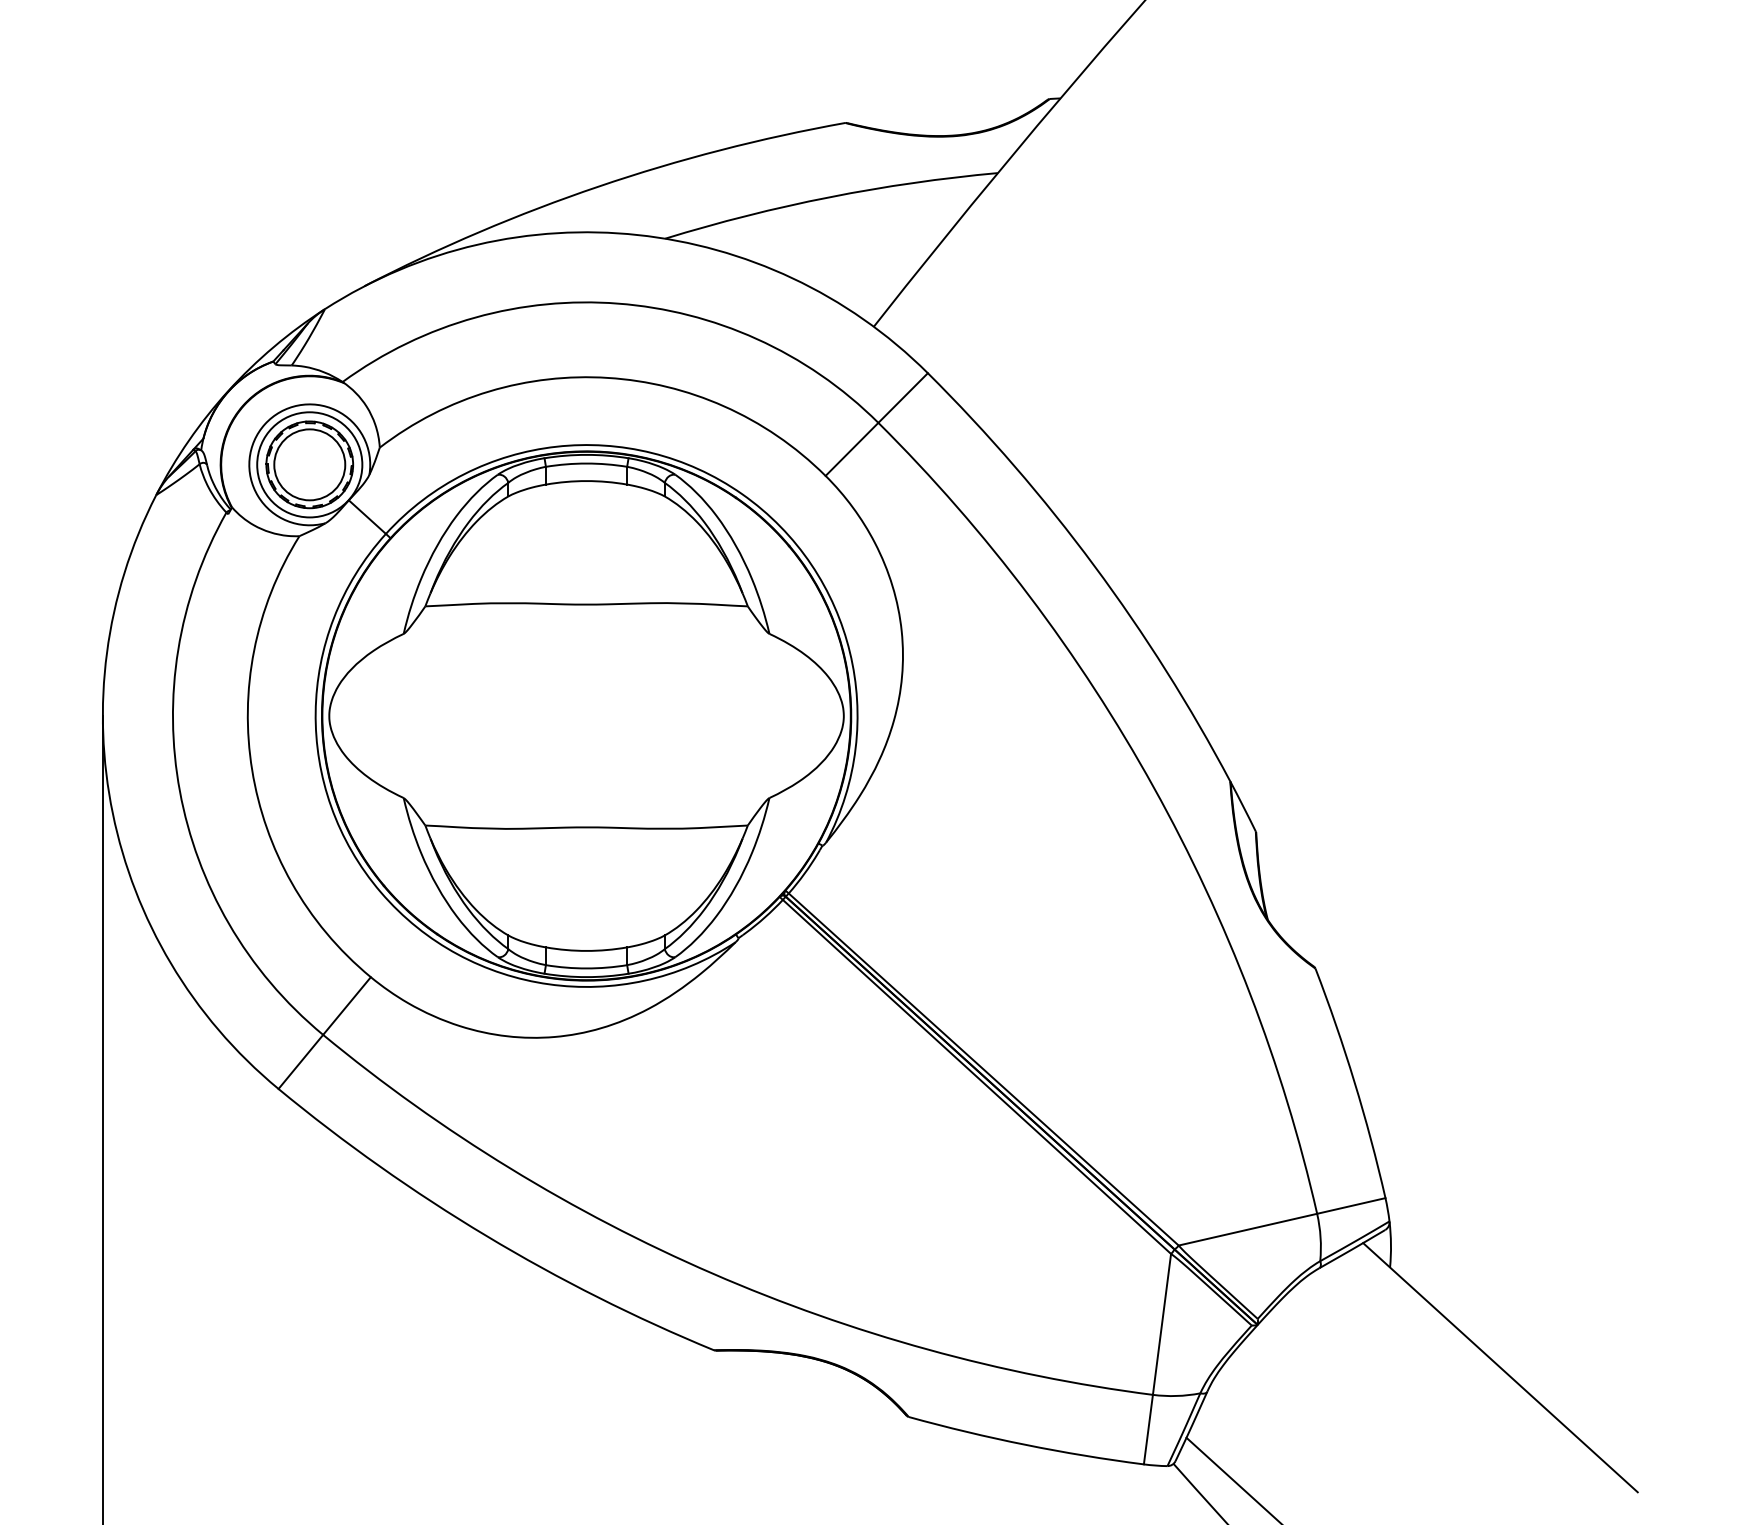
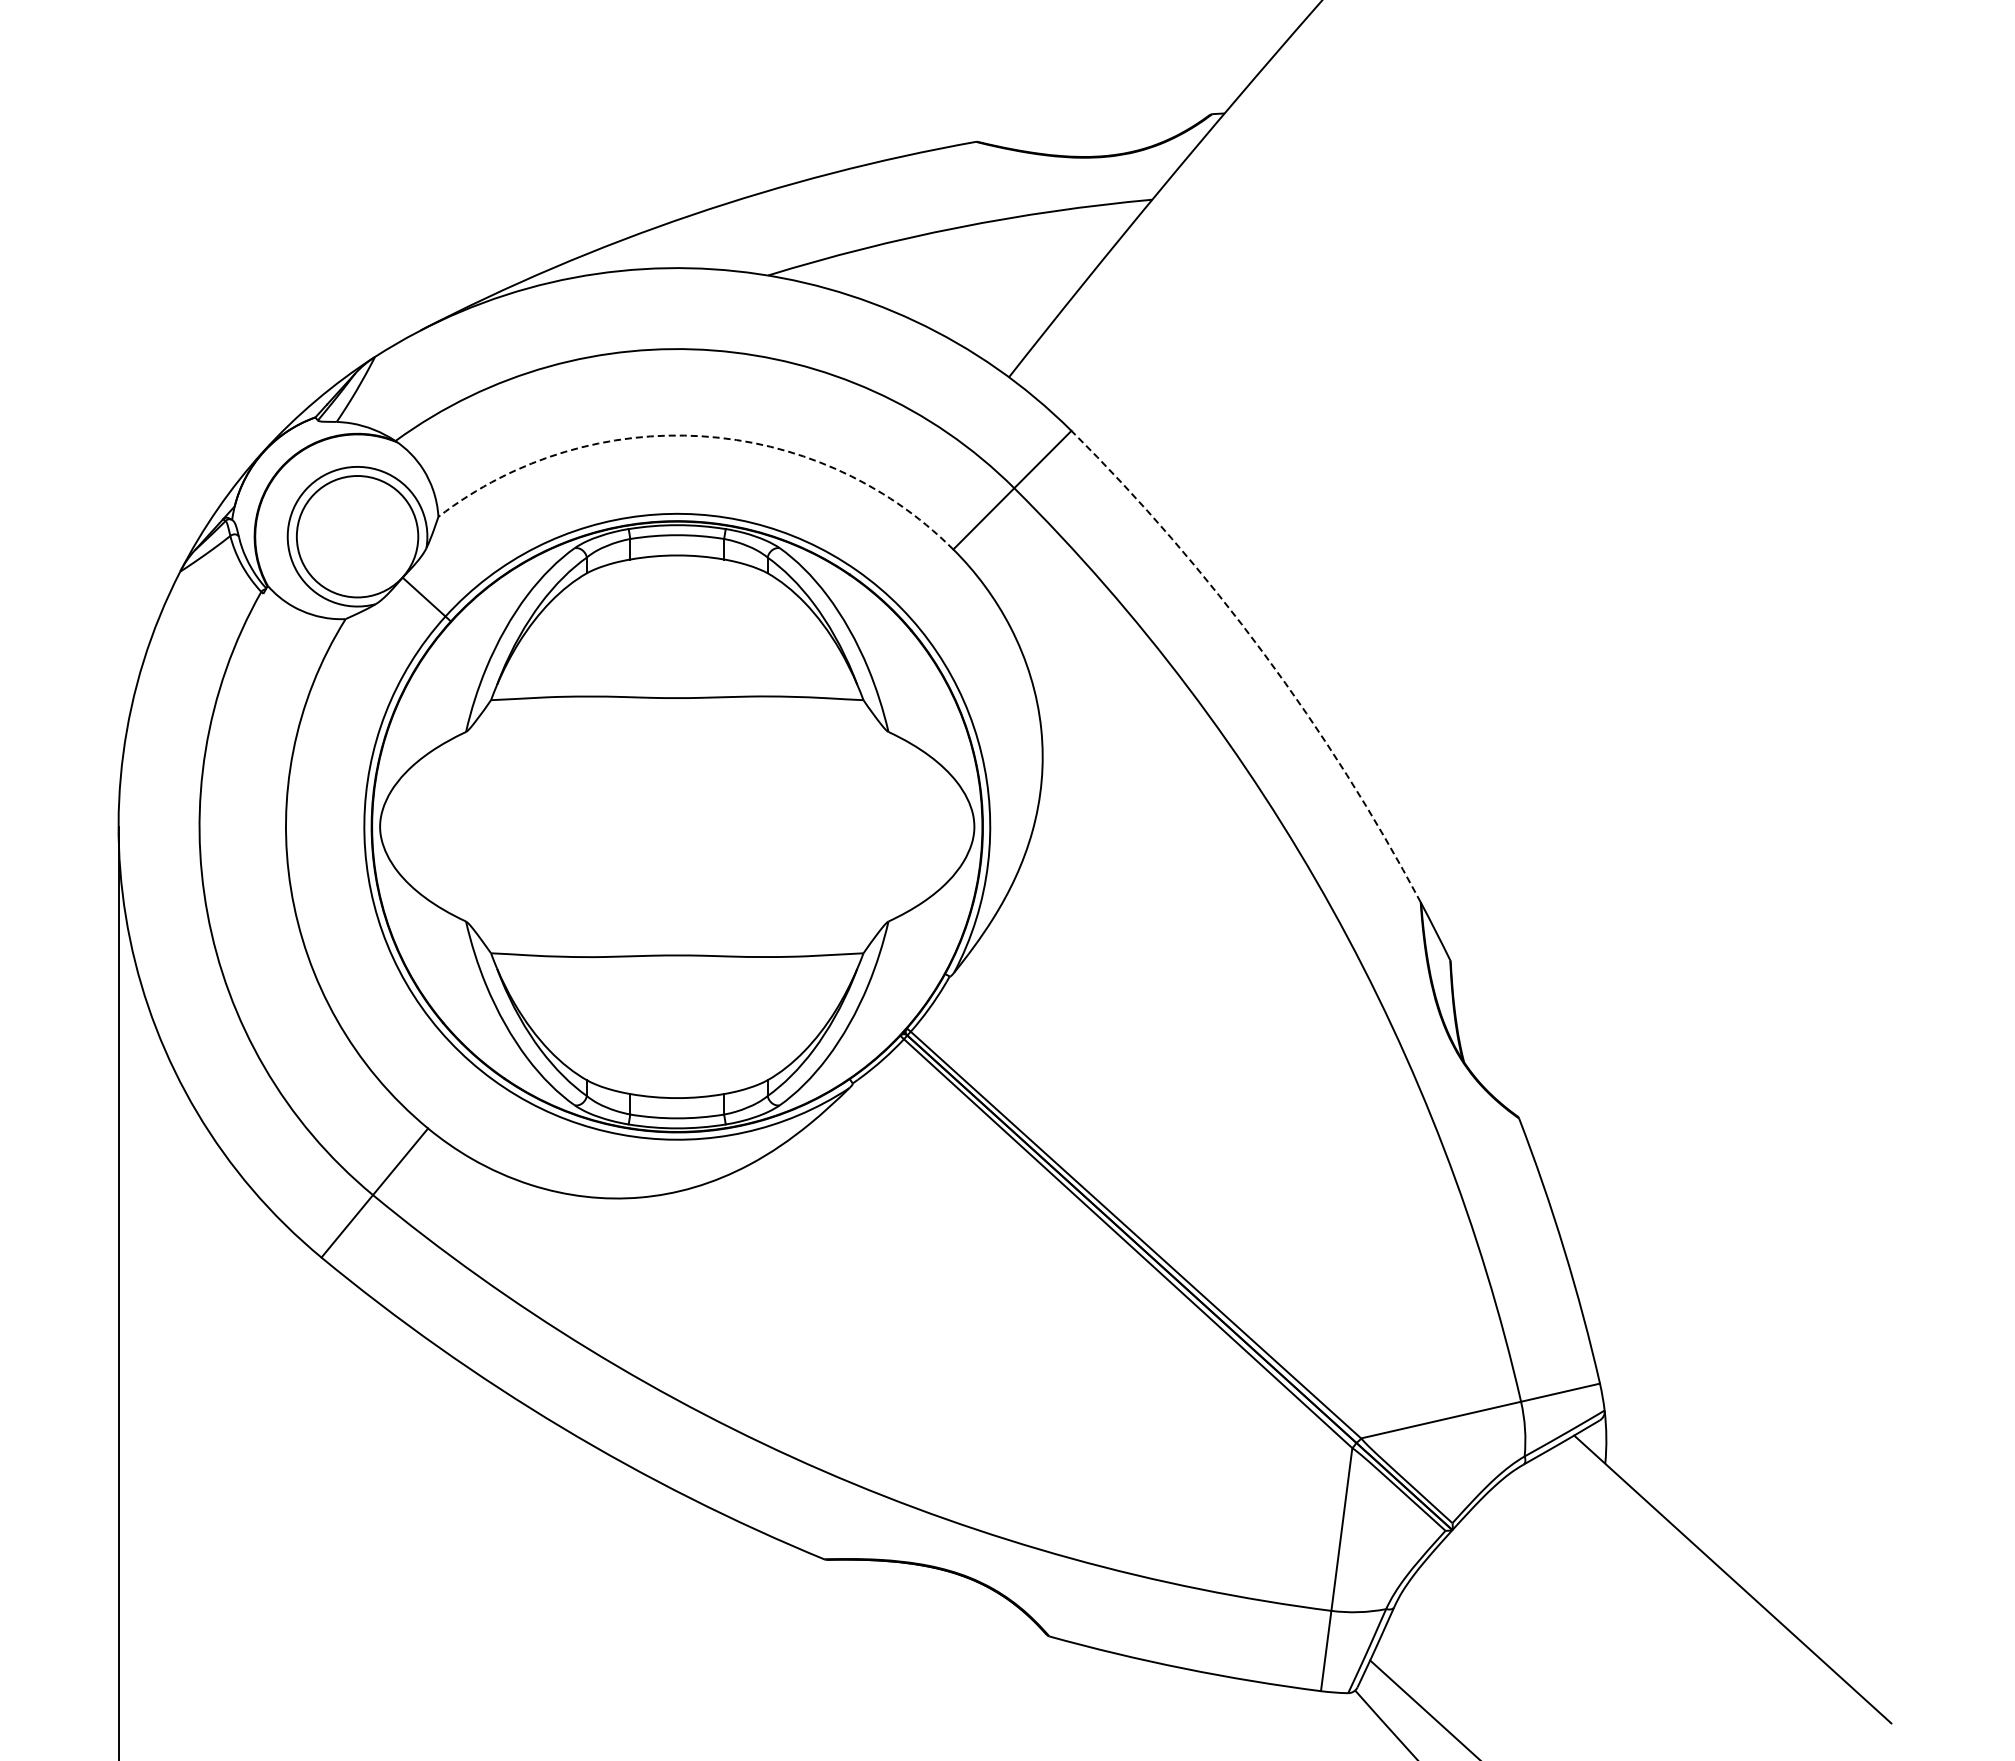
arc: (608, 378) -> (702, 436), solid -> dashed
part: (309, 464) -> (357, 536), removed
arc: (1094, 565) -> (1263, 653), solid -> dashed

